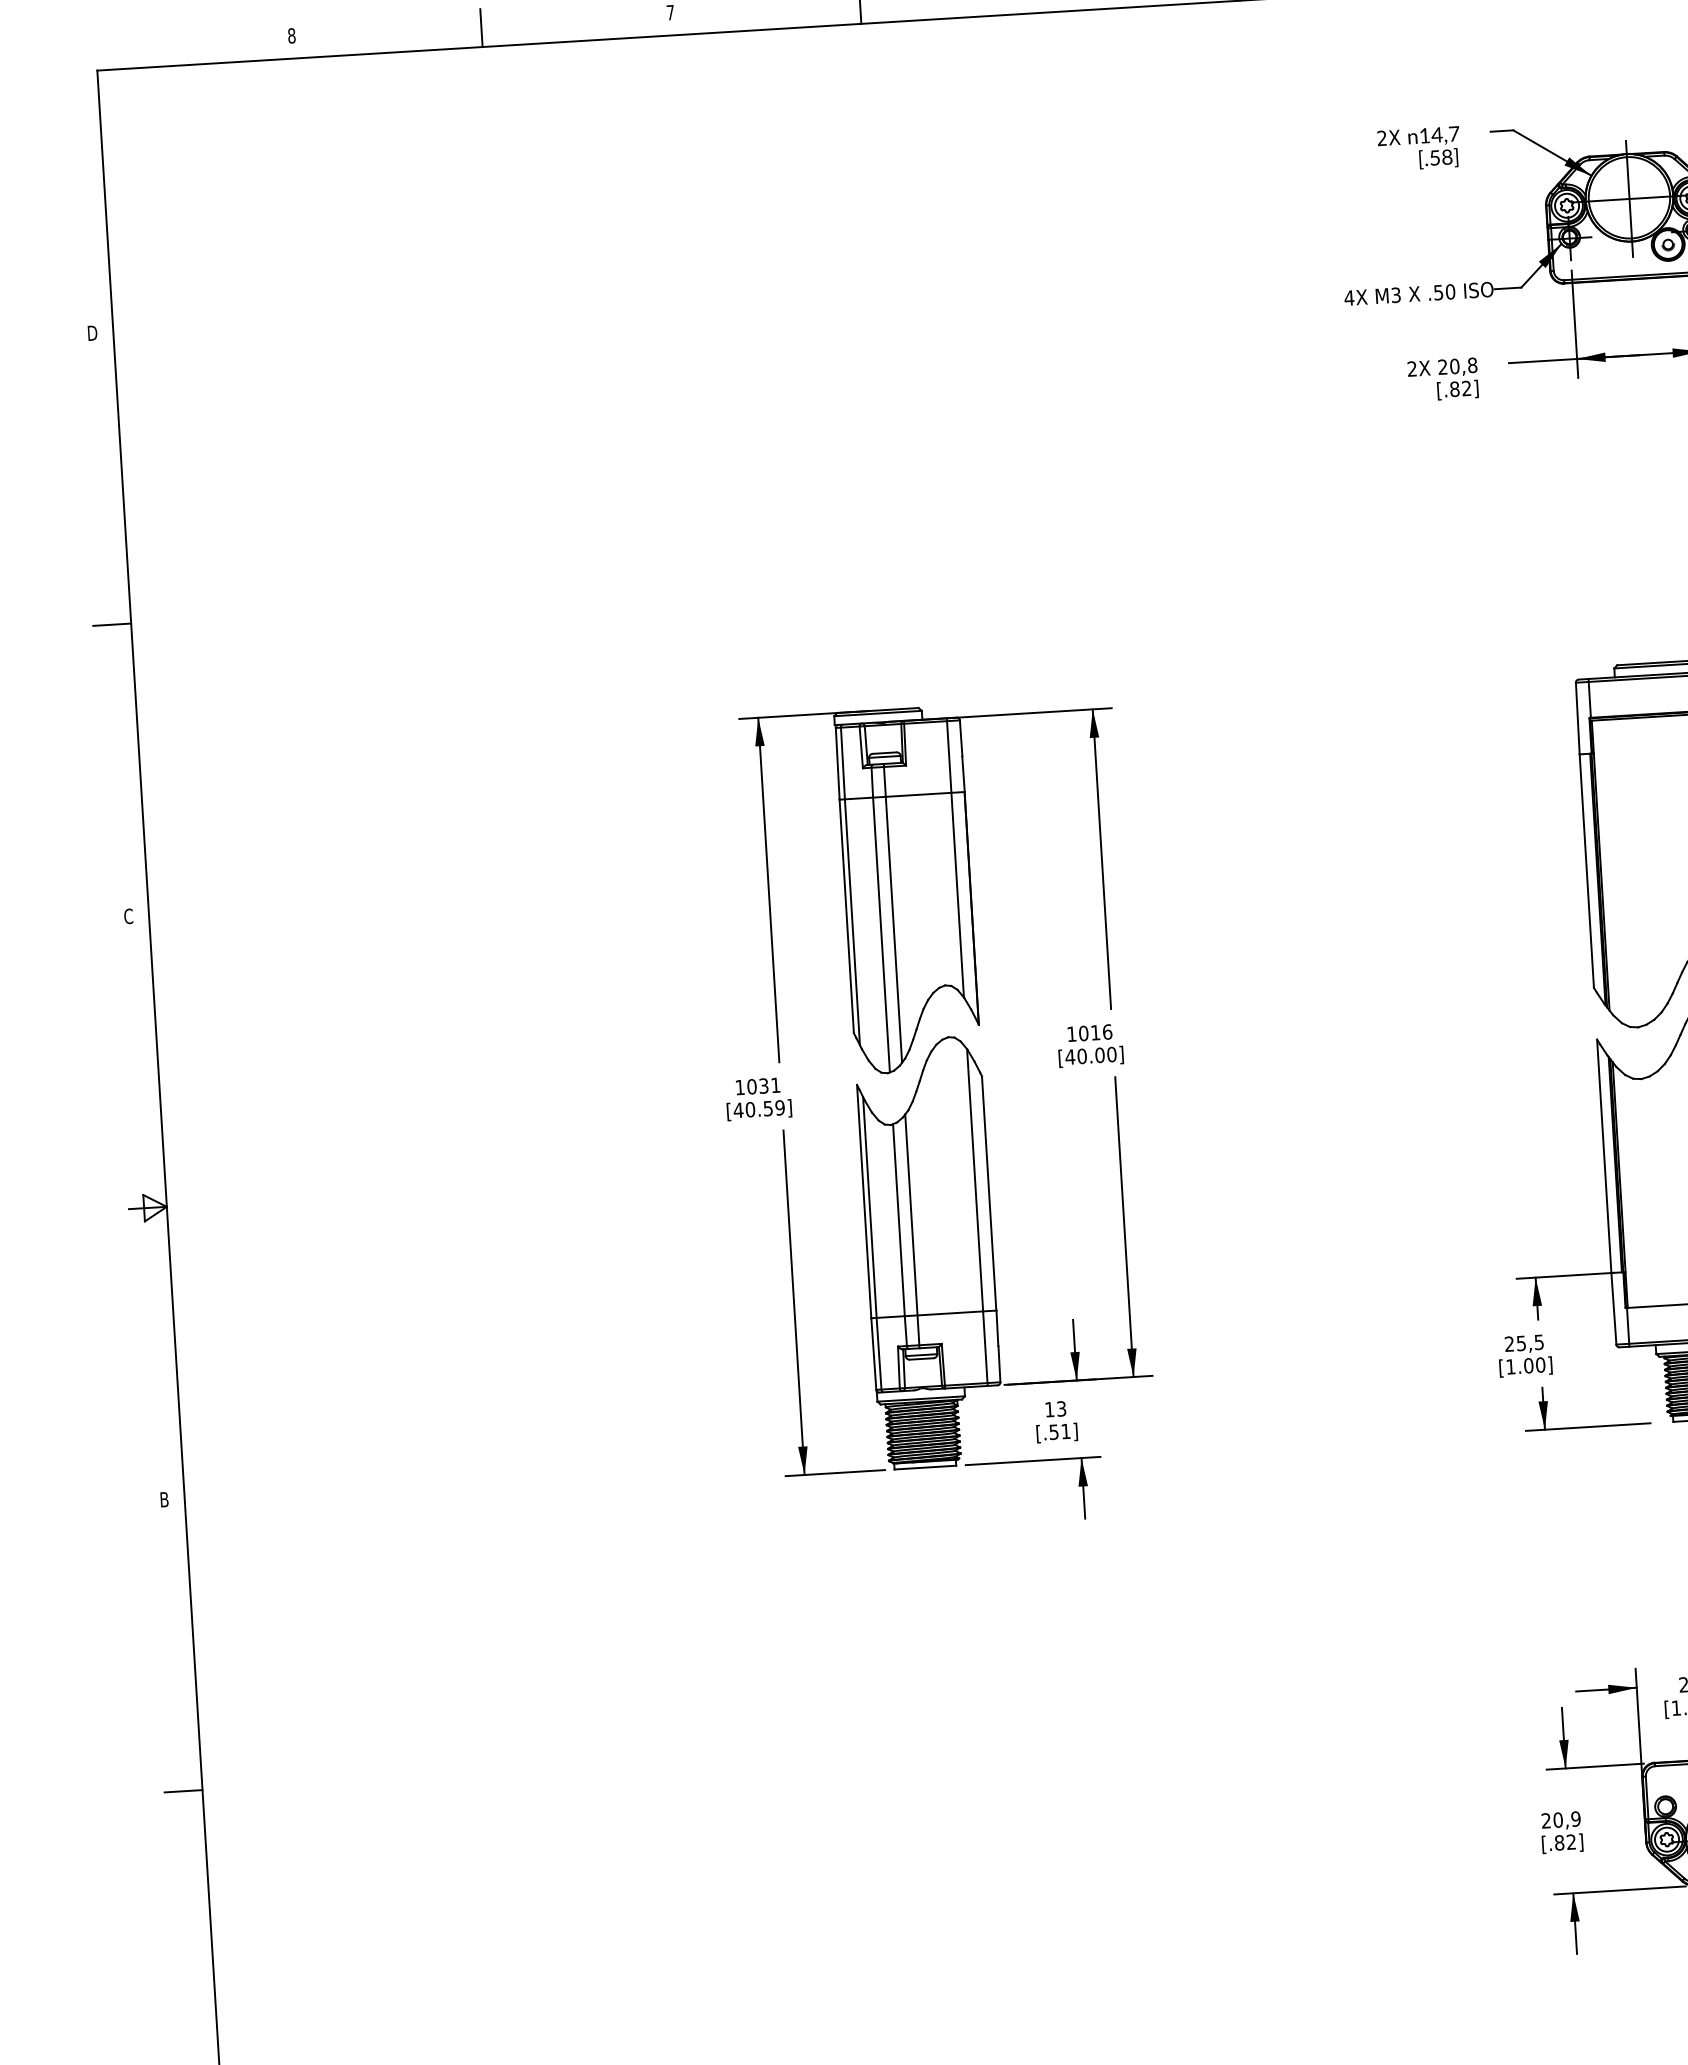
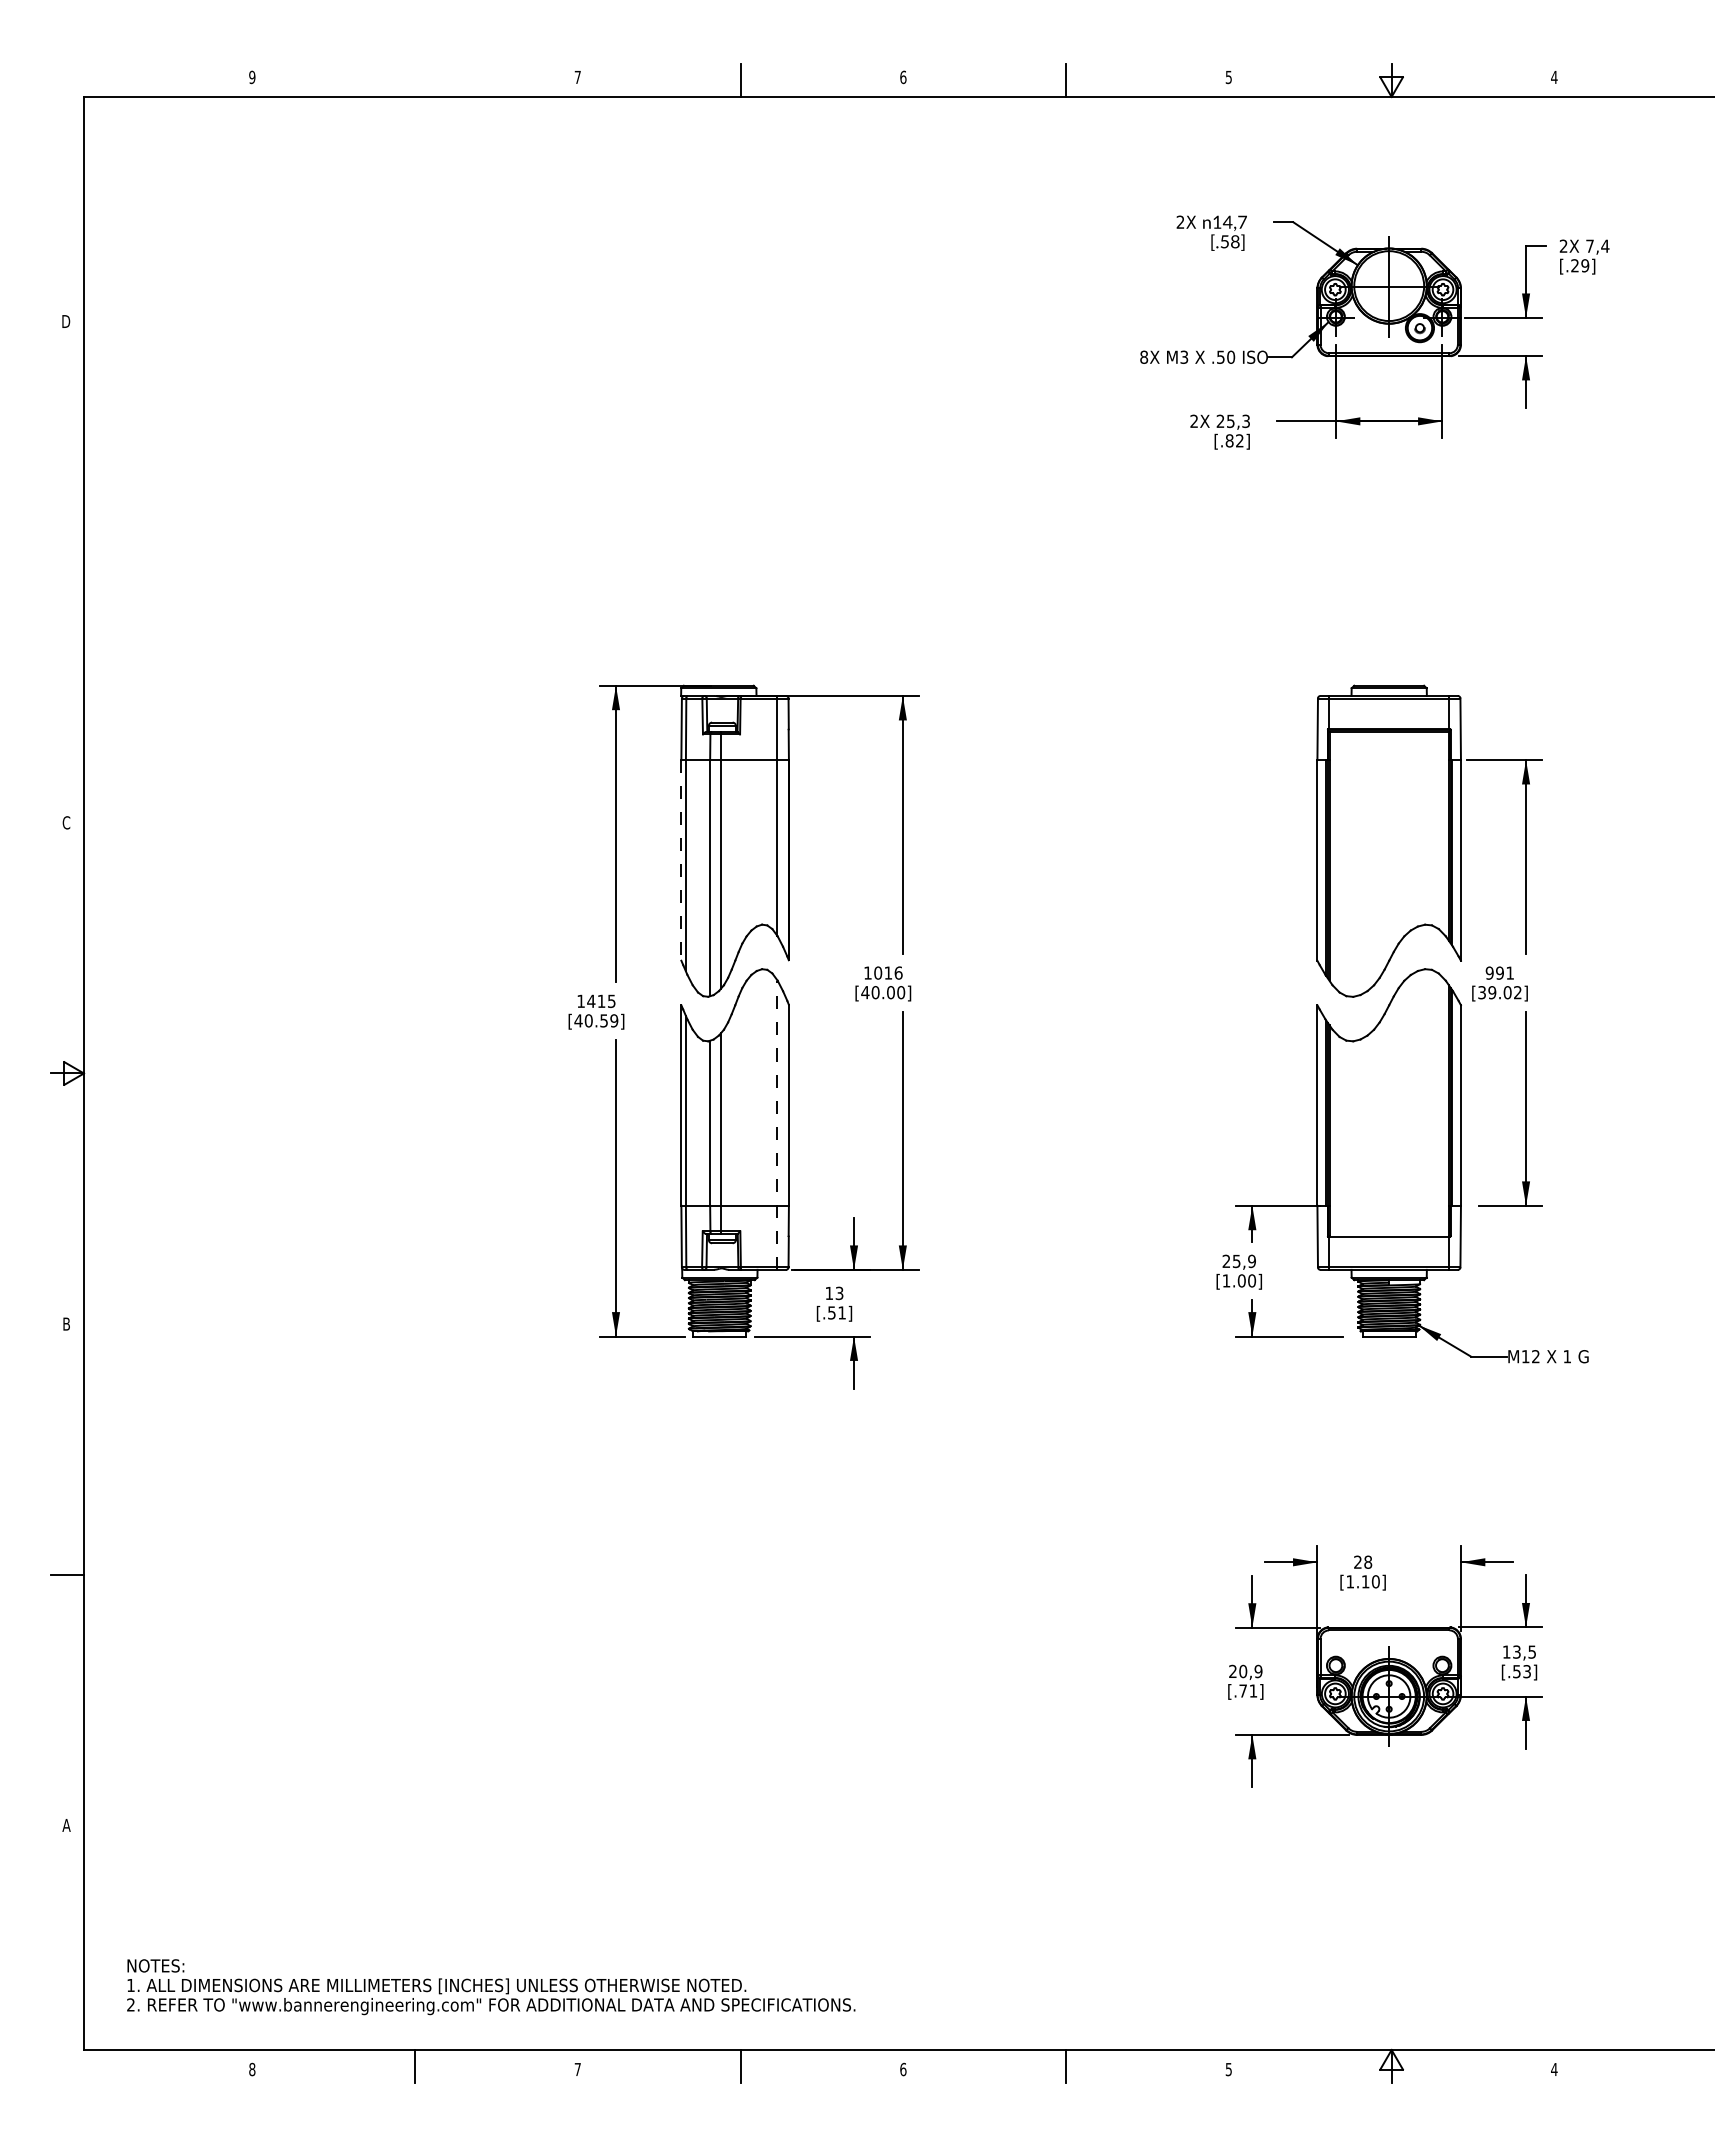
line: (481, 27) -> (415, 80), removed
text: (292, 35) -> (252, 77), 8 -> 9
text: (1348, 297) -> (1143, 356), 4X -> 8X
text: (1463, 366) -> (1238, 421), 20,8 -> 25,3
line: (112, 625) -> (67, 572), removed
line: (846, 916) -> (681, 860), solid -> dashed
text: (763, 1086) -> (601, 1001), 1031 -> 1415
line: (977, 1217) -> (777, 1125), solid -> dashed
text: (1538, 1341) -> (1251, 1260), 25,5 -> 25,9
text: (1565, 1841) -> (1248, 1690), [.82] -> [.71]

